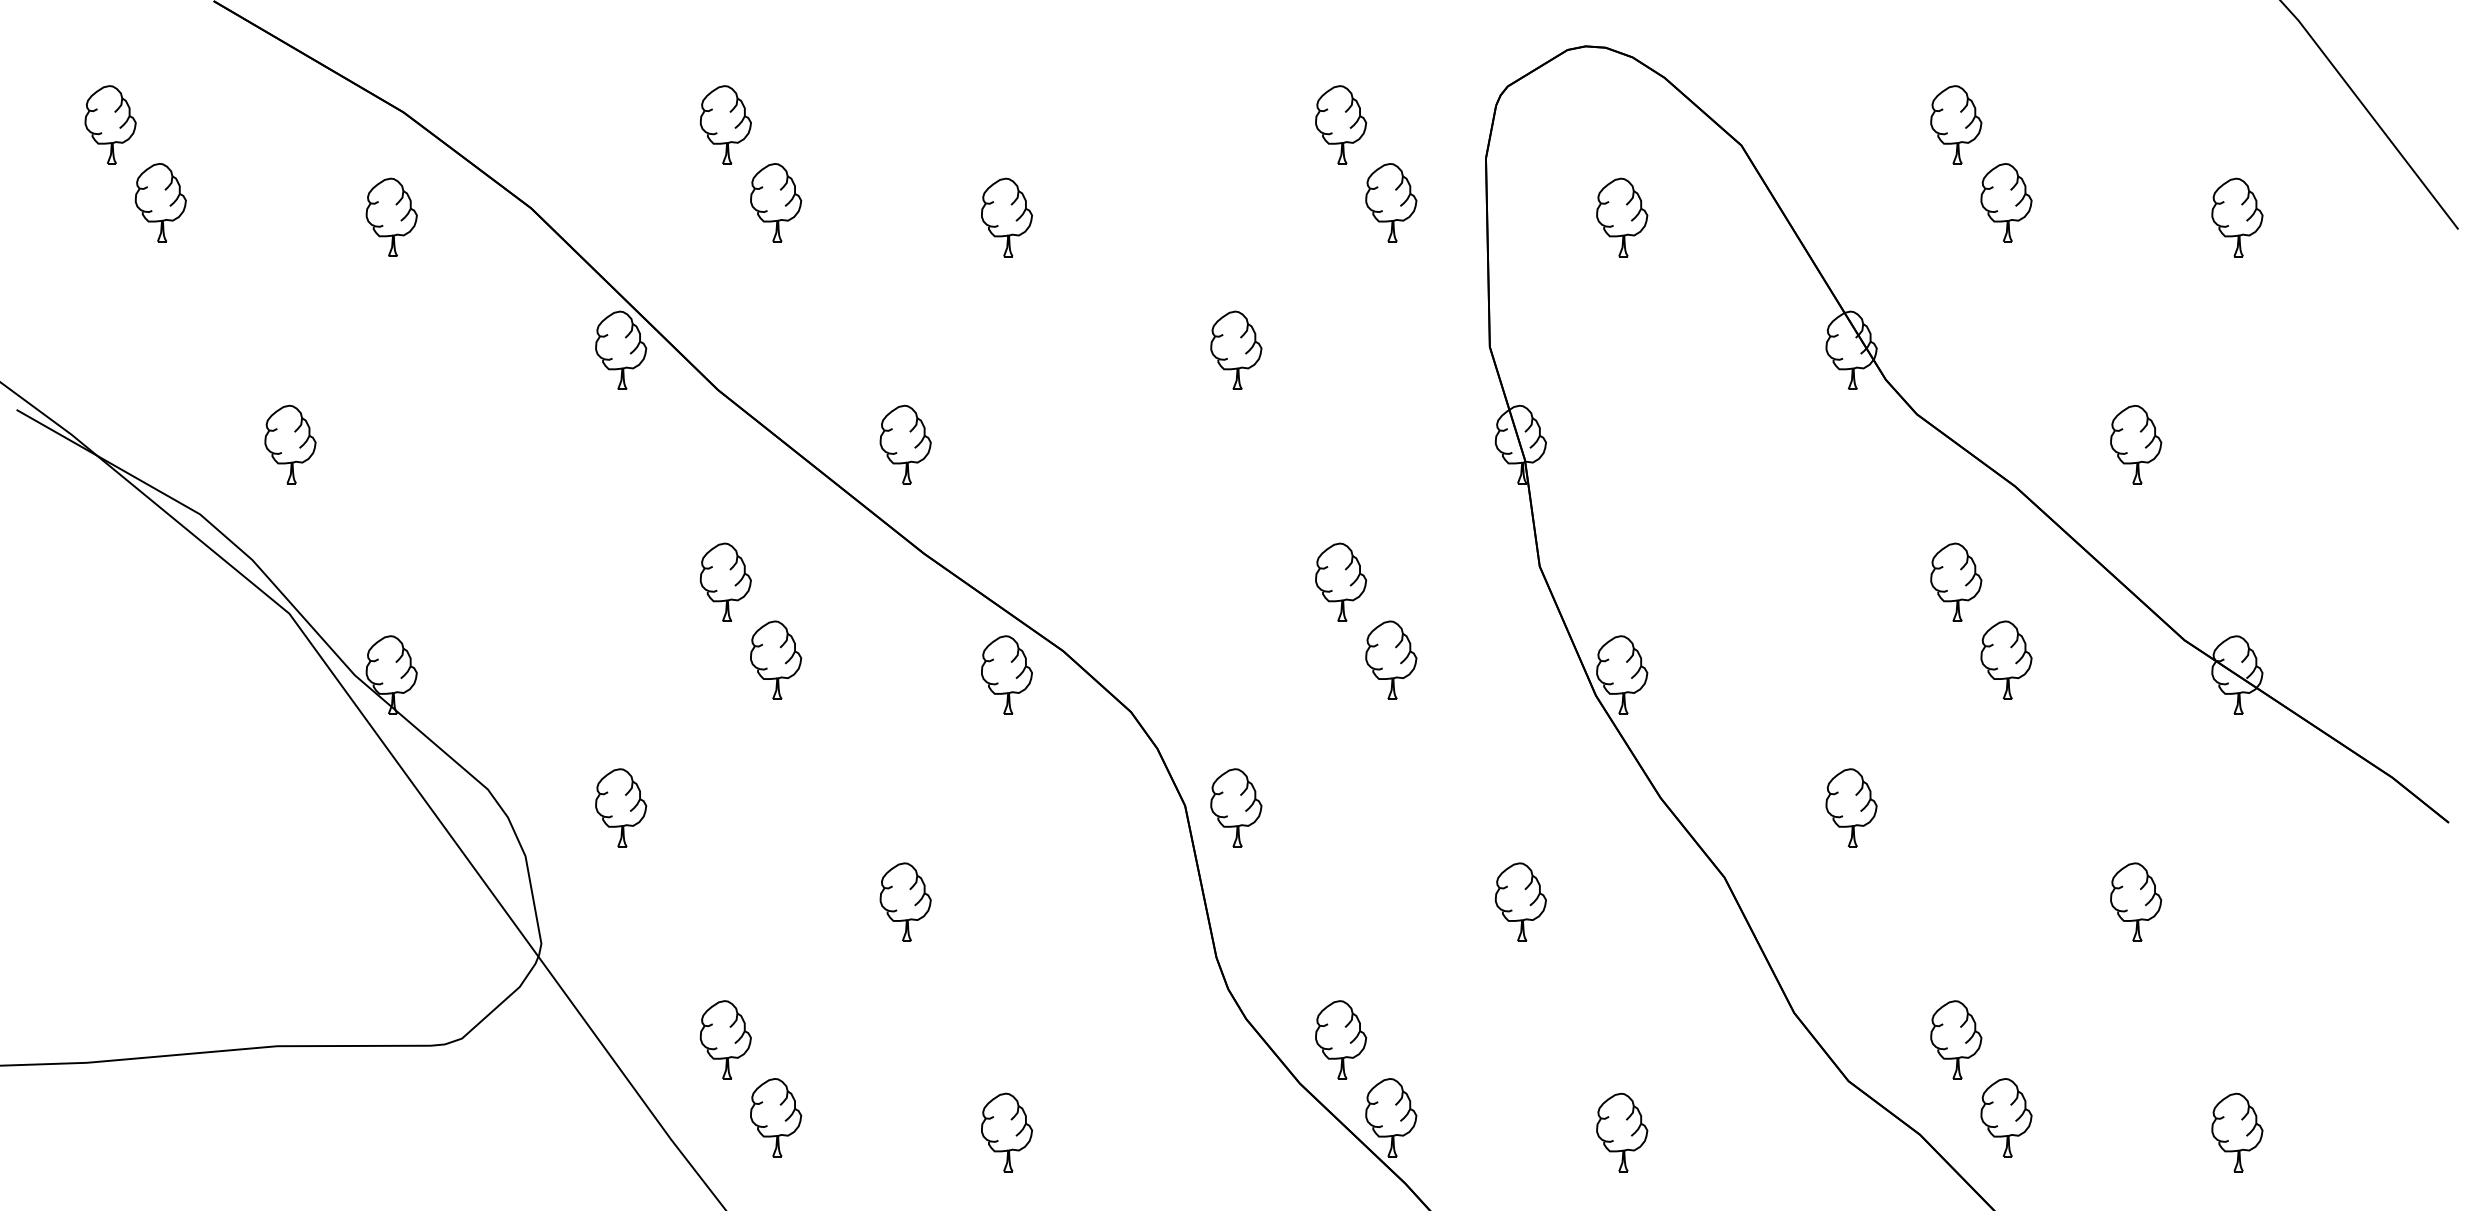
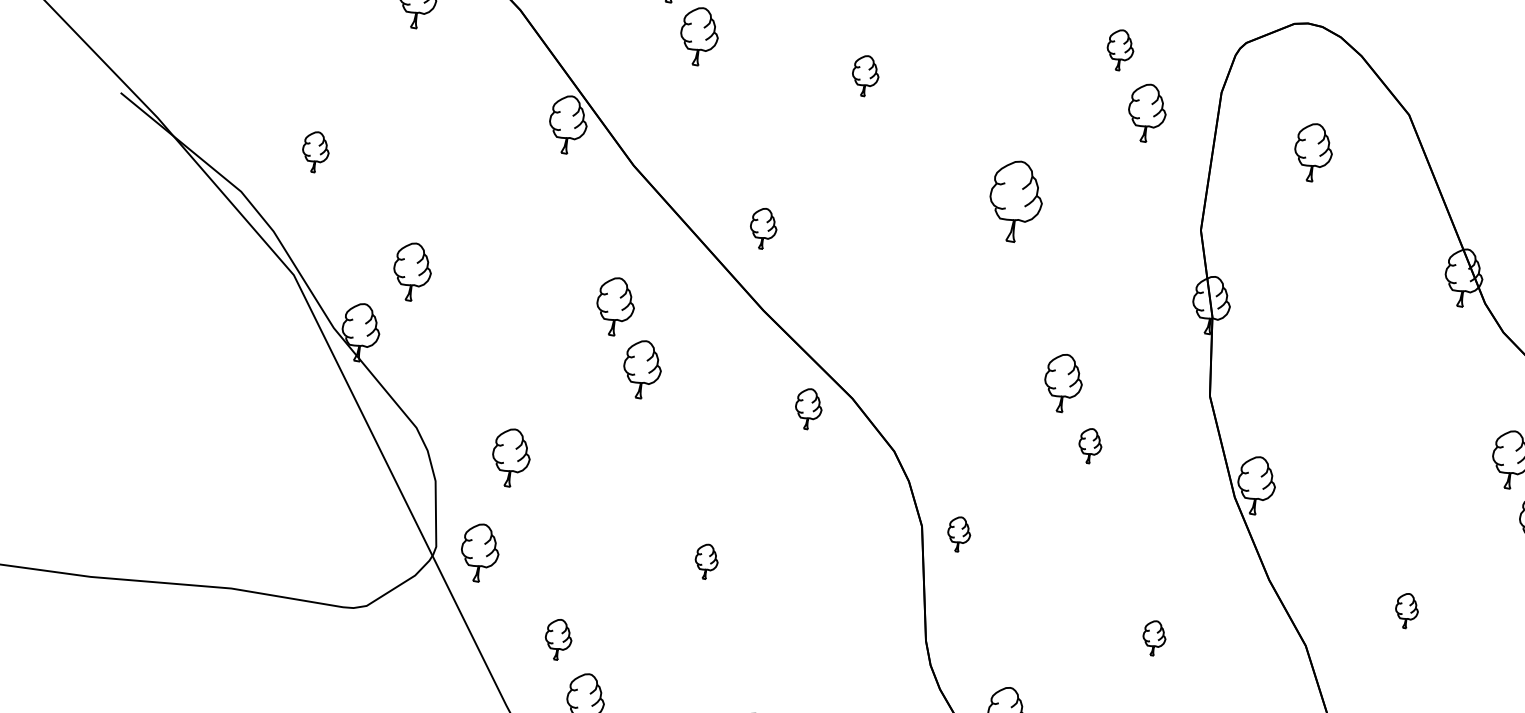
part: (1341, 124) -> (1120, 49), size x0.7
part: (1006, 217) -> (865, 75), size x0.7
part: (1236, 349) -> (1016, 200), size x1.4
part: (290, 444) -> (315, 152), size x0.7
part: (905, 444) -> (763, 228), size x0.7
part: (446, 581) -> (412, 271), added
part: (1391, 659) -> (1090, 445), size x0.6
part: (1006, 674) -> (808, 408), size x0.7
part: (1236, 807) -> (959, 534), size x0.6
part: (1851, 807) -> (1406, 610), size x0.6
part: (905, 901) -> (706, 561), size x0.6
part: (1520, 901) -> (1154, 637), size x0.6
part: (601, 941) -> (480, 552), added
part: (725, 1039) -> (558, 639), size x0.7

